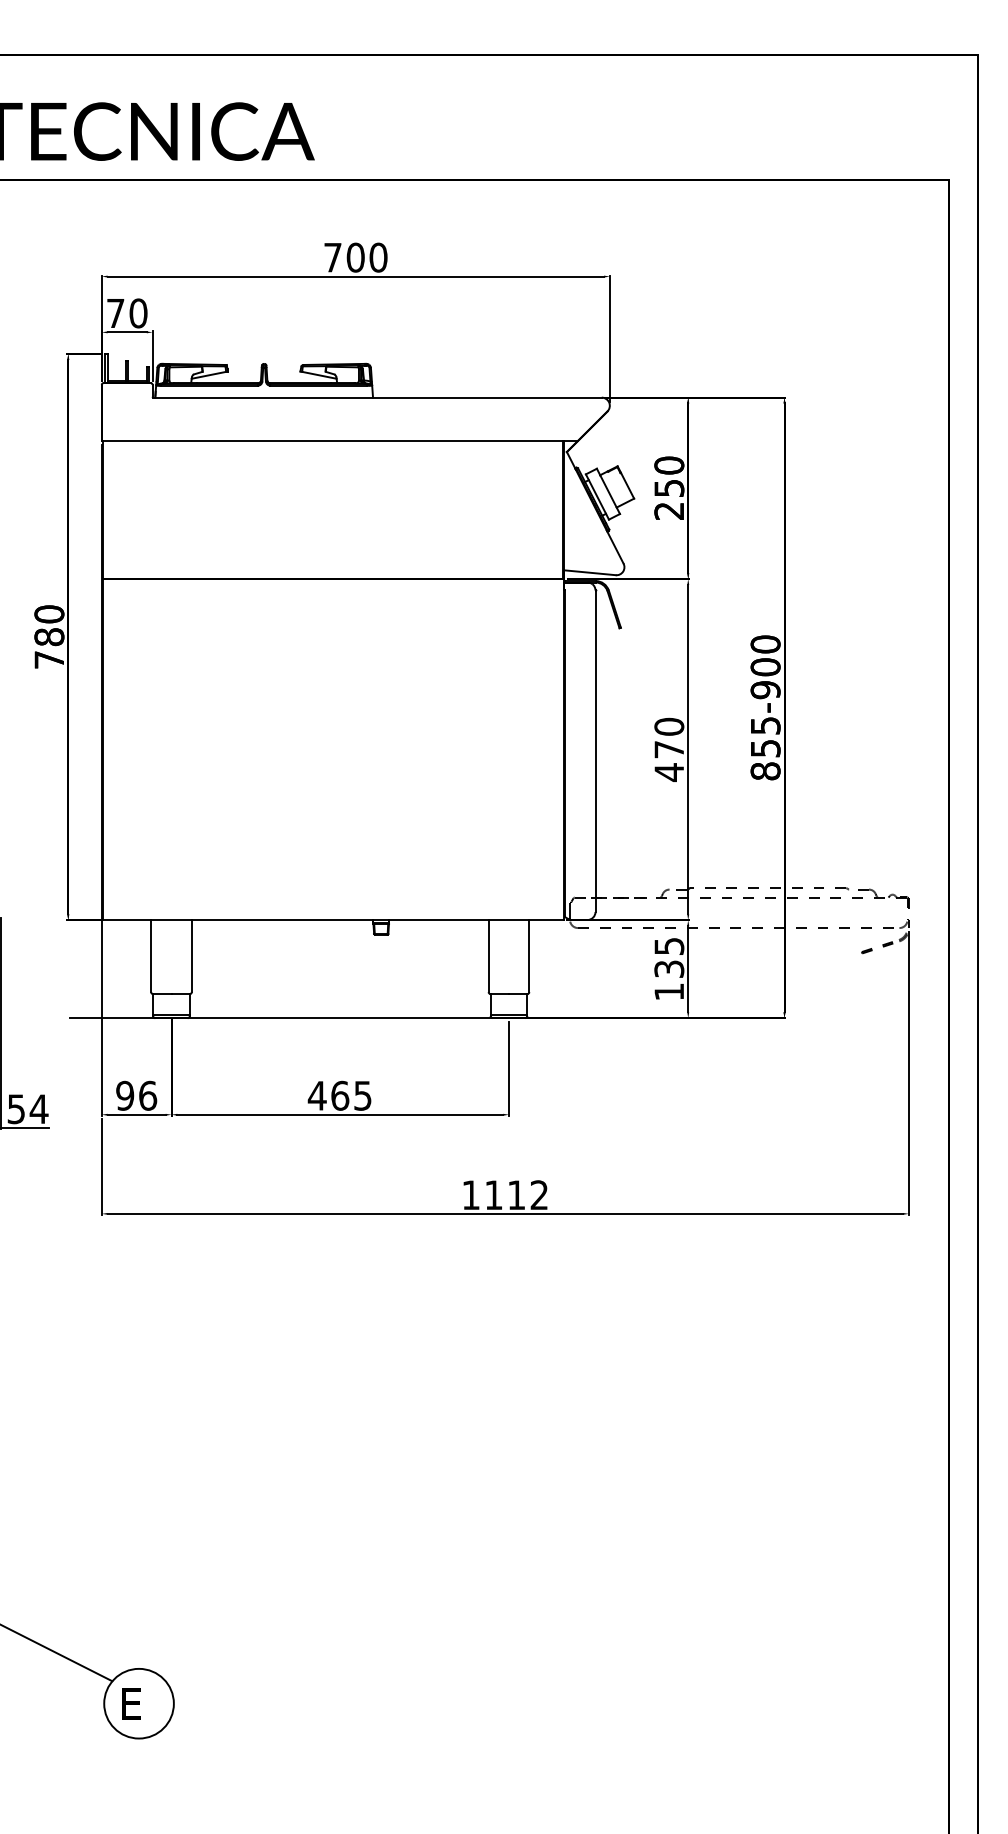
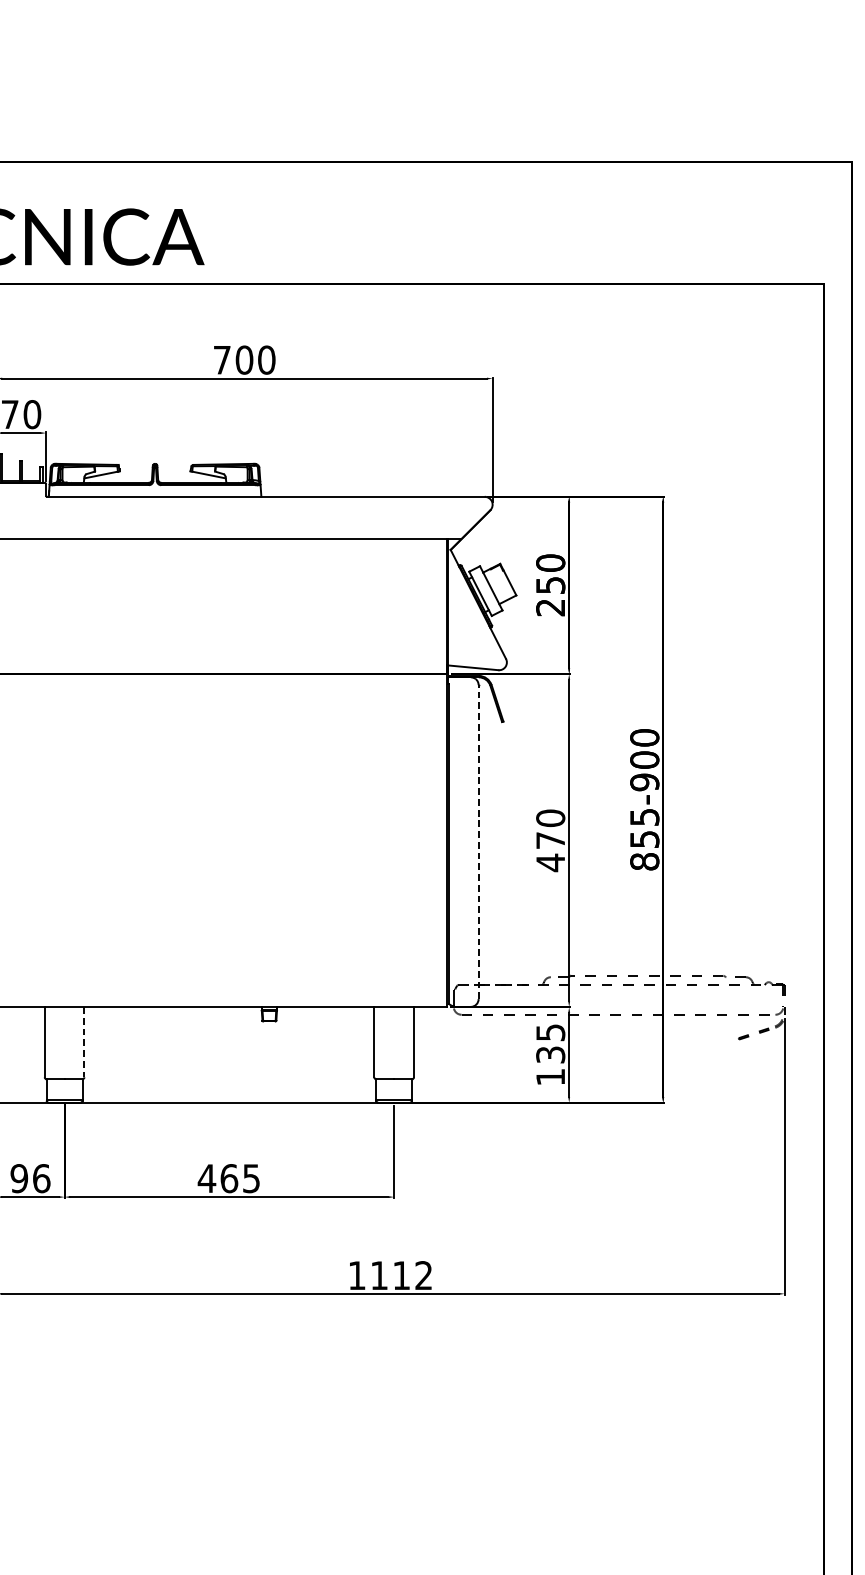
line: (595, 751) -> (478, 842), solid -> dashed
line: (191, 956) -> (84, 1042), solid -> dashed

